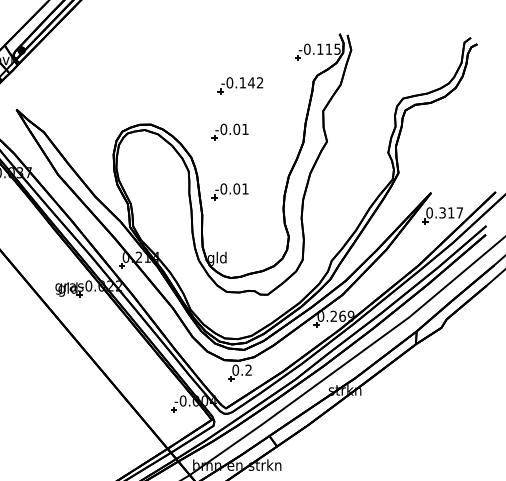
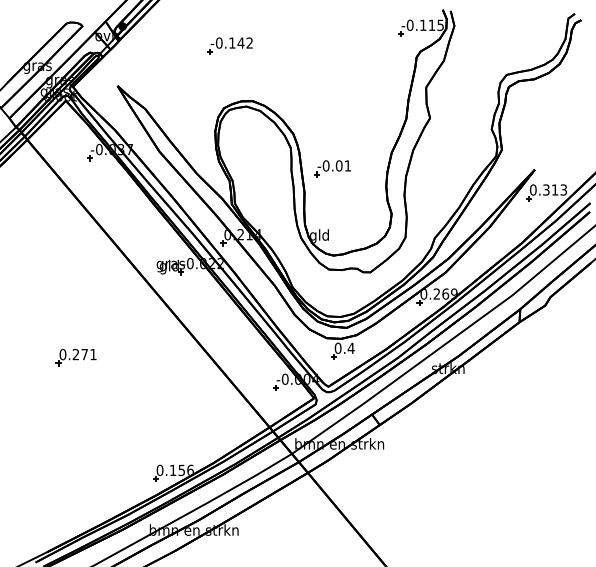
part: (240, 85) -> (229, 45), moved
part: (230, 131) -> (332, 108), removed
text: (459, 212) -> (563, 189), 0.317 -> 0.313
text: (247, 369) -> (350, 347), 0.2 -> 0.4

